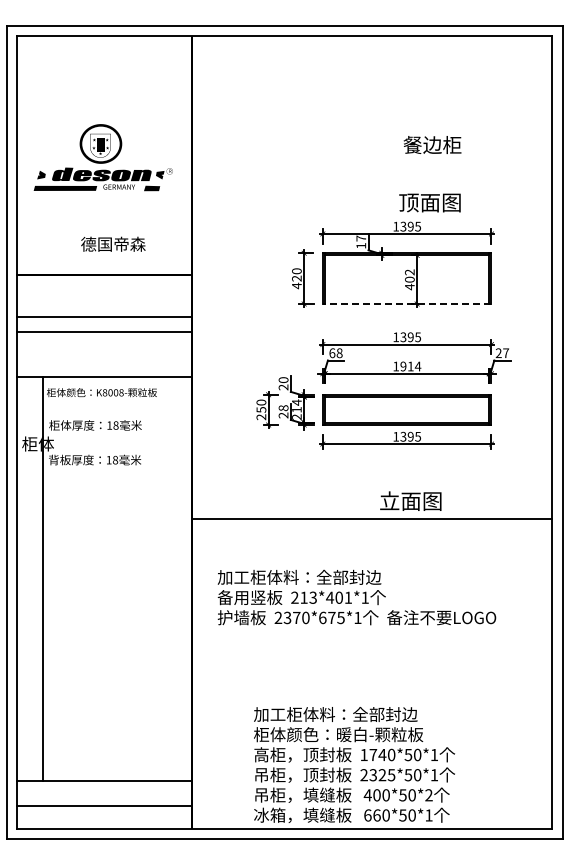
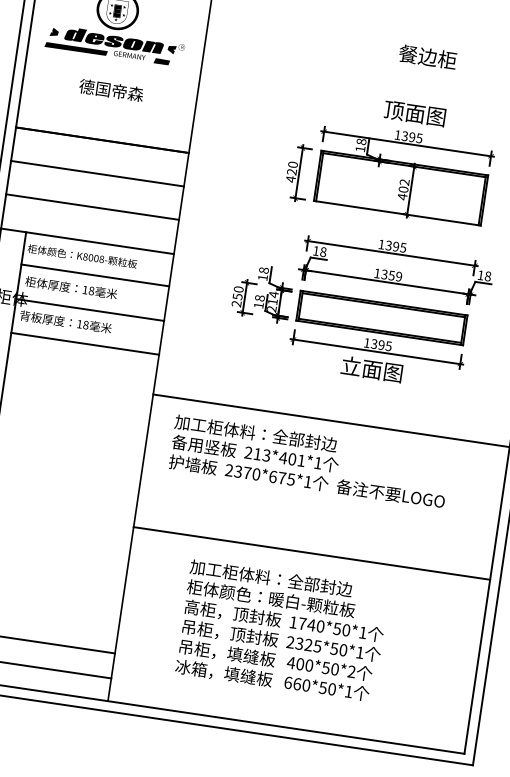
text: (432, 144) -> (427, 56), moved
text: (429, 202) -> (414, 113), moved
text: (361, 238) -> (361, 141), 17 -> 18
text: (113, 243) -> (111, 89), moved
line: (406, 304) -> (396, 213), dashed -> solid
line: (104, 317) -> (92, 207), moved
line: (104, 331) -> (97, 173), moved
text: (332, 353) -> (316, 251), 68 -> 18
text: (502, 353) -> (484, 276), 27 -> 18
text: (410, 366) -> (391, 275), 1914 -> 1359
text: (283, 383) -> (263, 273), 20 -> 18
line: (117, 409) -> (95, 275), added
text: (283, 415) -> (258, 305), 28 -> 18
line: (117, 444) -> (90, 309), added
line: (117, 478) -> (85, 343), added
text: (410, 500) -> (371, 368), moved
text: (356, 597) -> (309, 461), moved
line: (372, 653) -> (312, 553), added
text: (354, 764) -> (282, 630), moved

